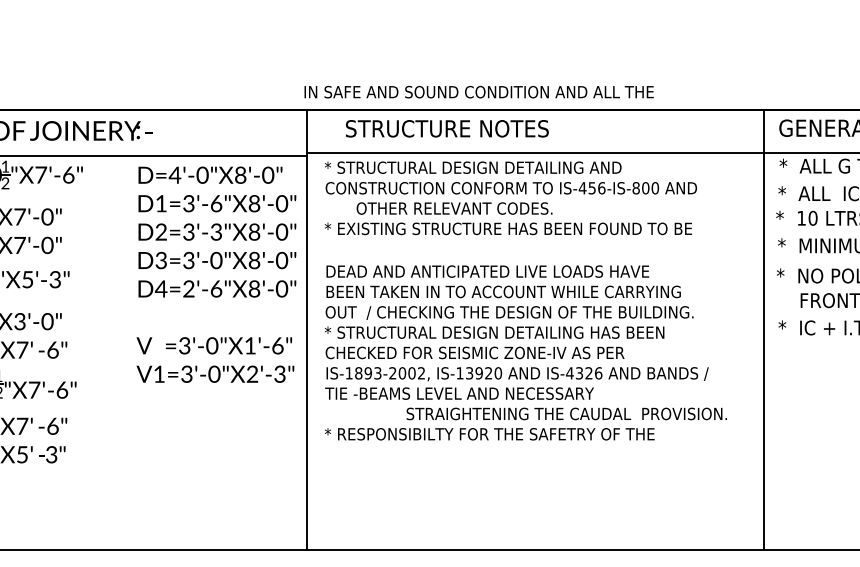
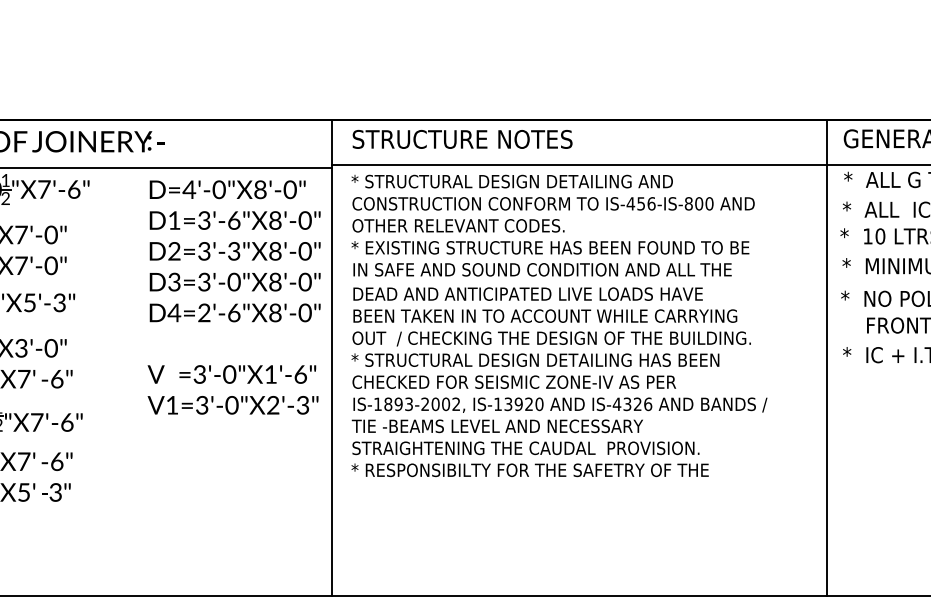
text: (478, 91) -> (541, 269), moved
text: (447, 128) -> (462, 139), moved
text: (454, 208) -> (458, 225), moved
text: (566, 413) -> (525, 447), moved

